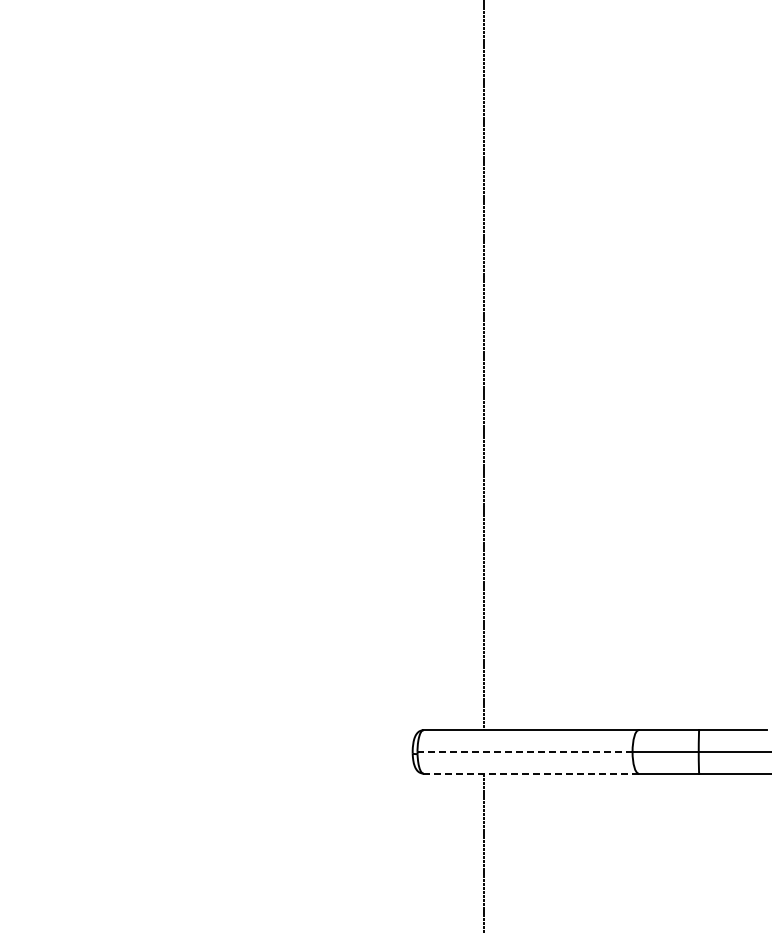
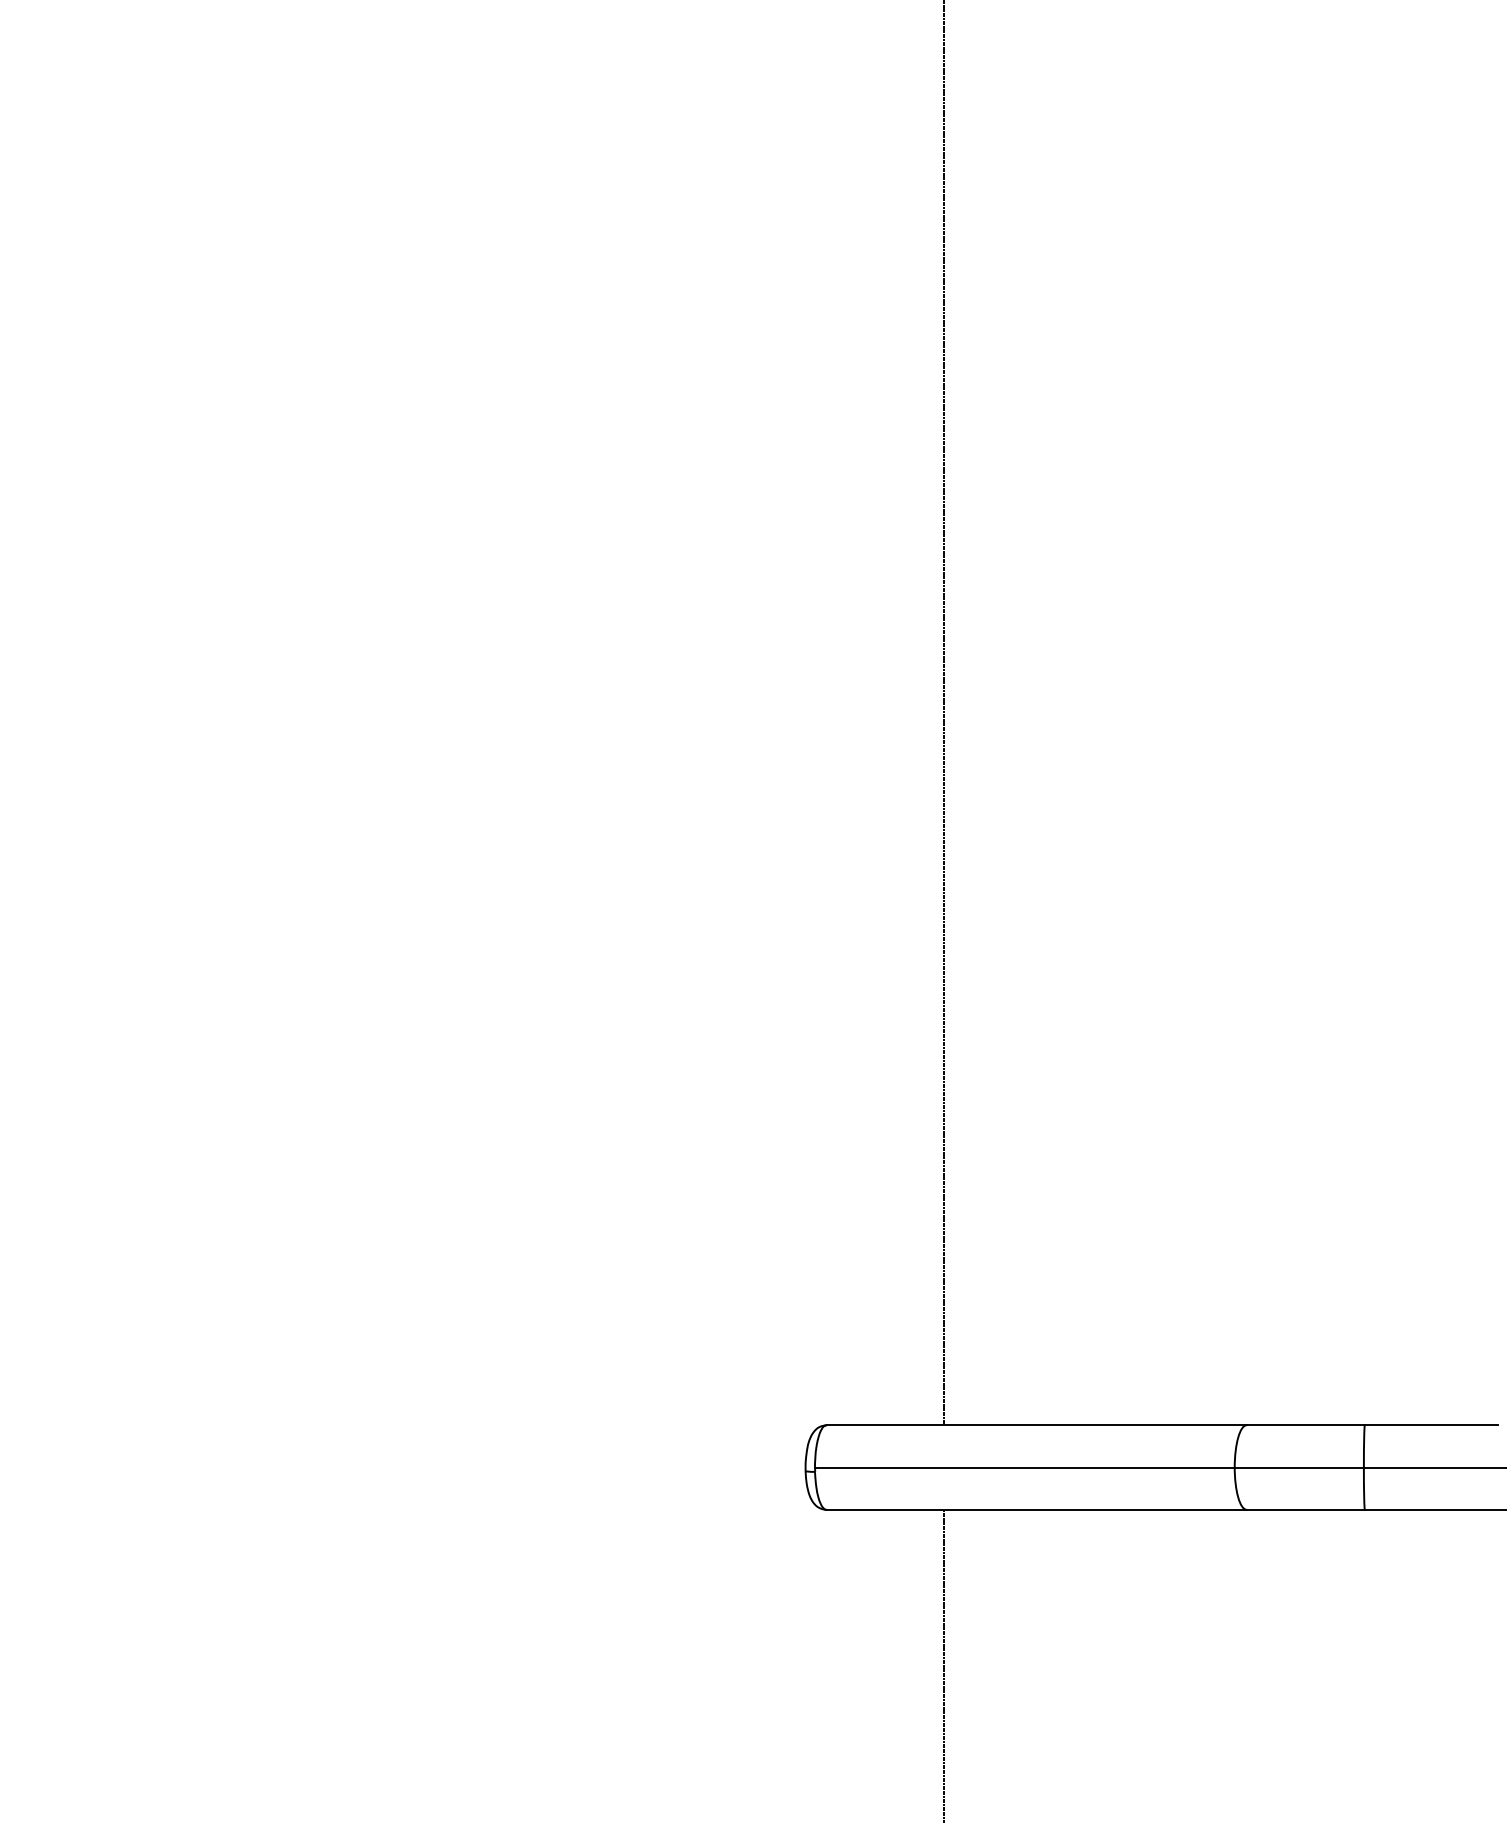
line: (525, 751) -> (1025, 1466), dashed -> solid
line: (531, 773) -> (1037, 1509), dashed -> solid

